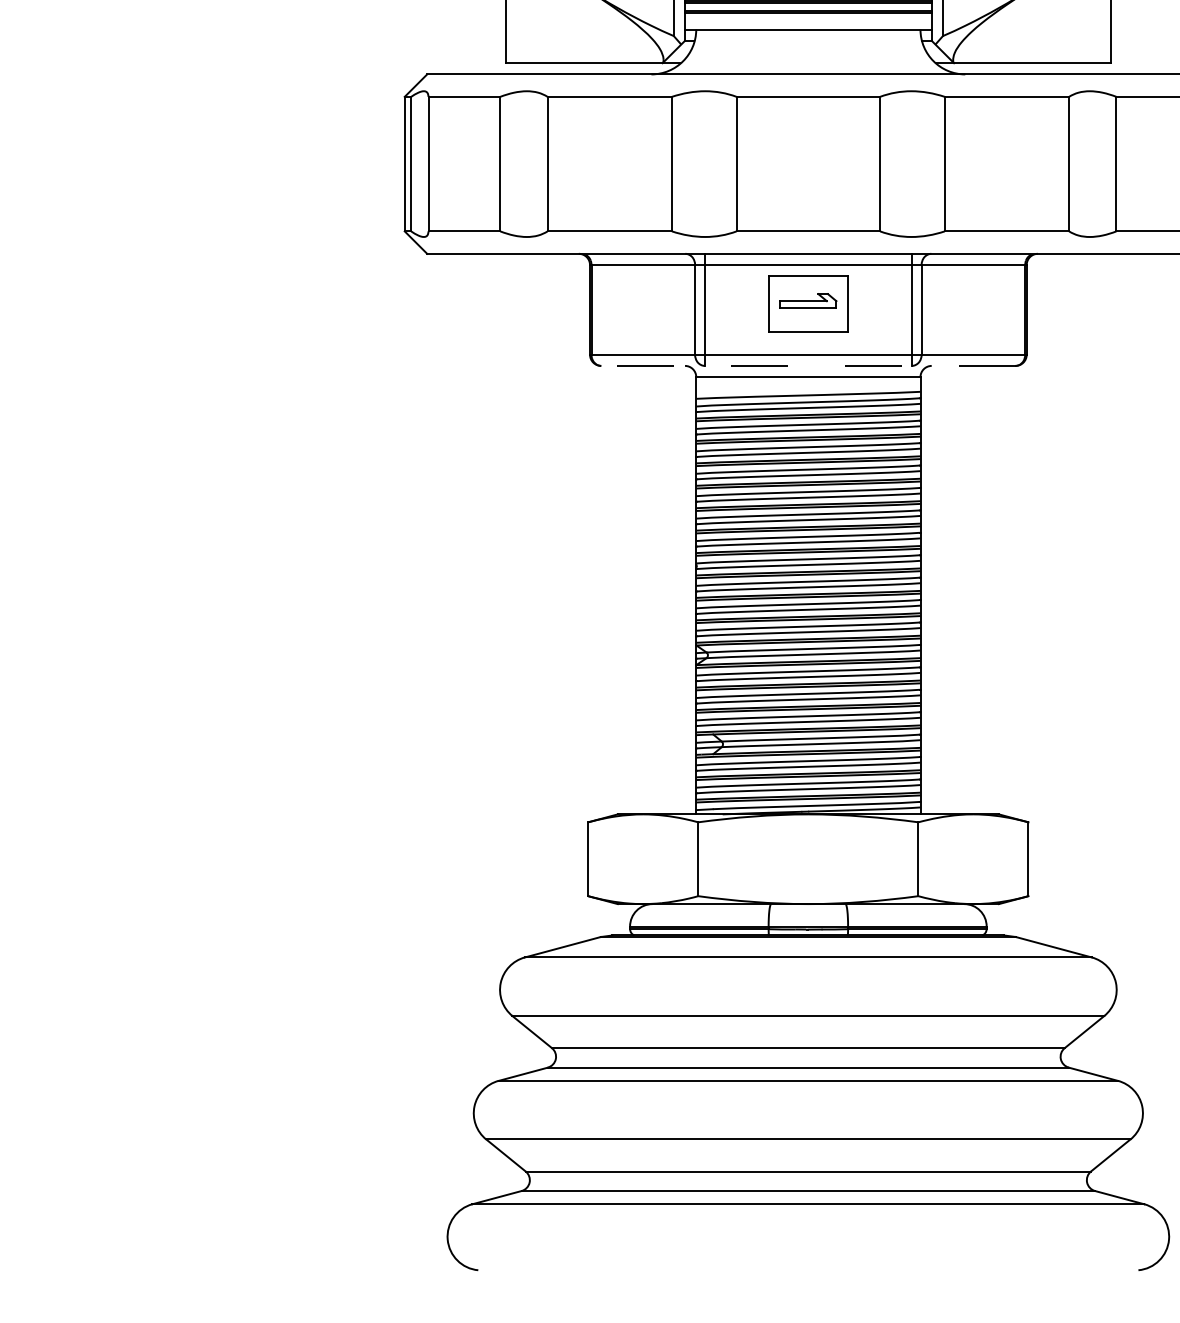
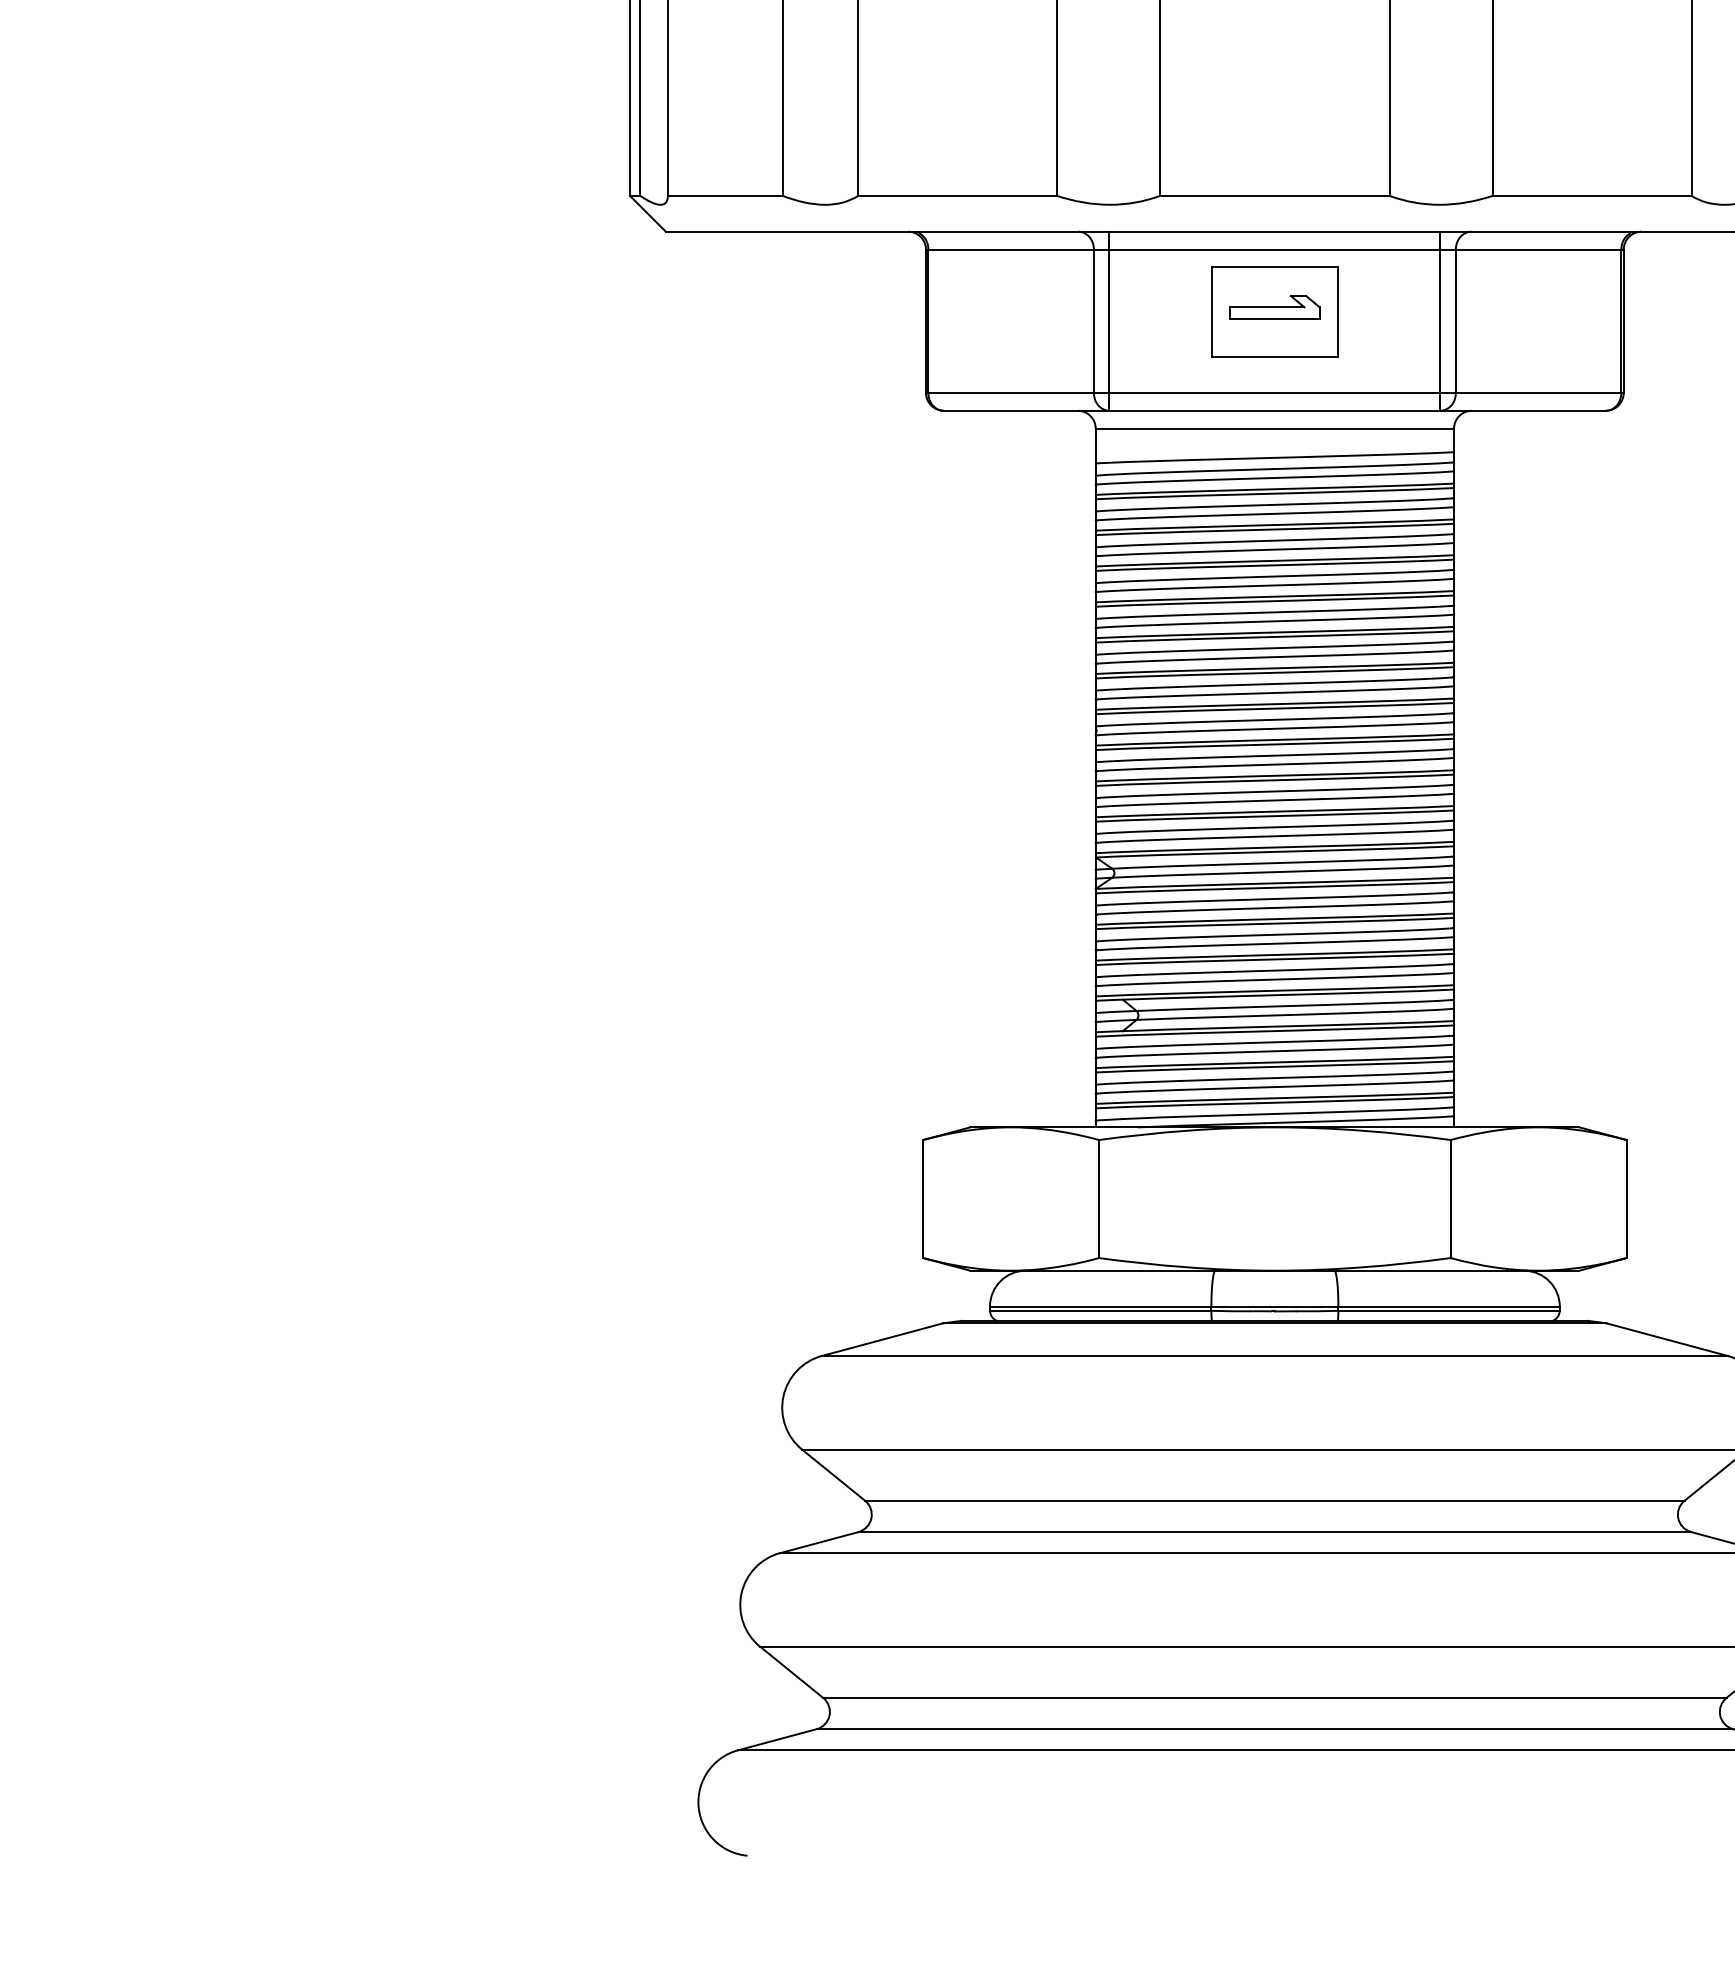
line: (807, 365) -> (1273, 410), dashed -> solid

